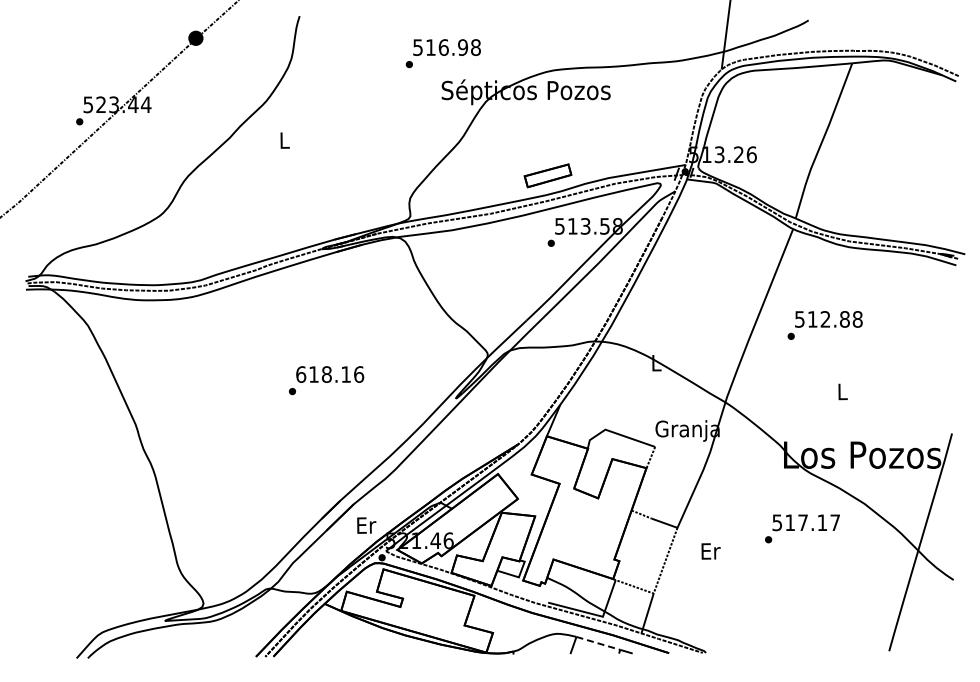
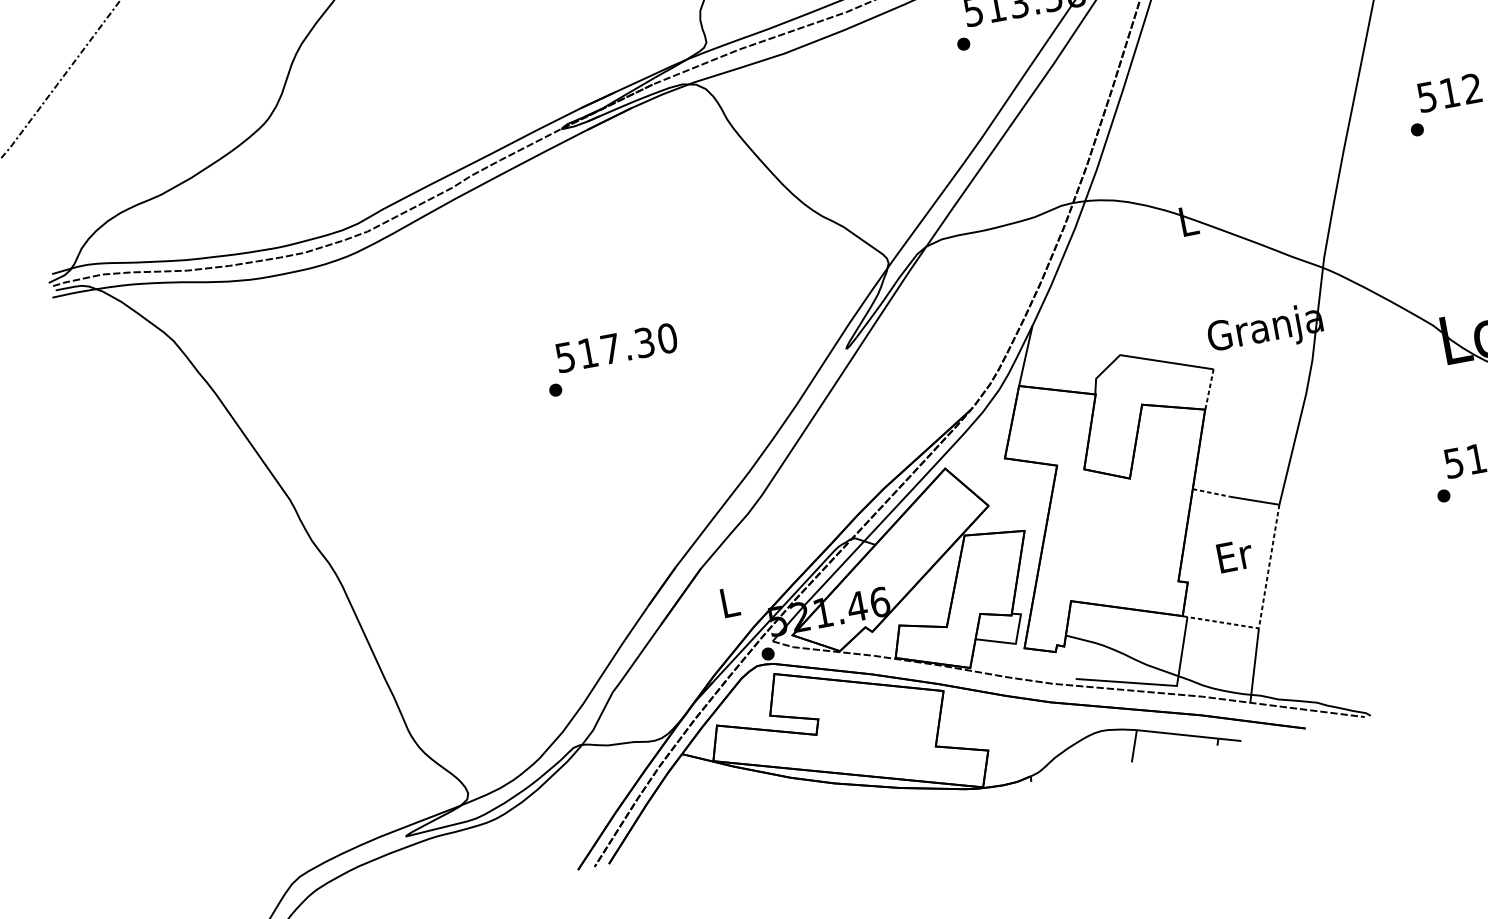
text: (330, 374) -> (617, 347), 618.16 -> 517.30
text: (366, 525) -> (730, 602), Er -> L
text: (710, 551) -> (1234, 556), moved
line: (599, 643) -> (1179, 734), dashed -> solid

